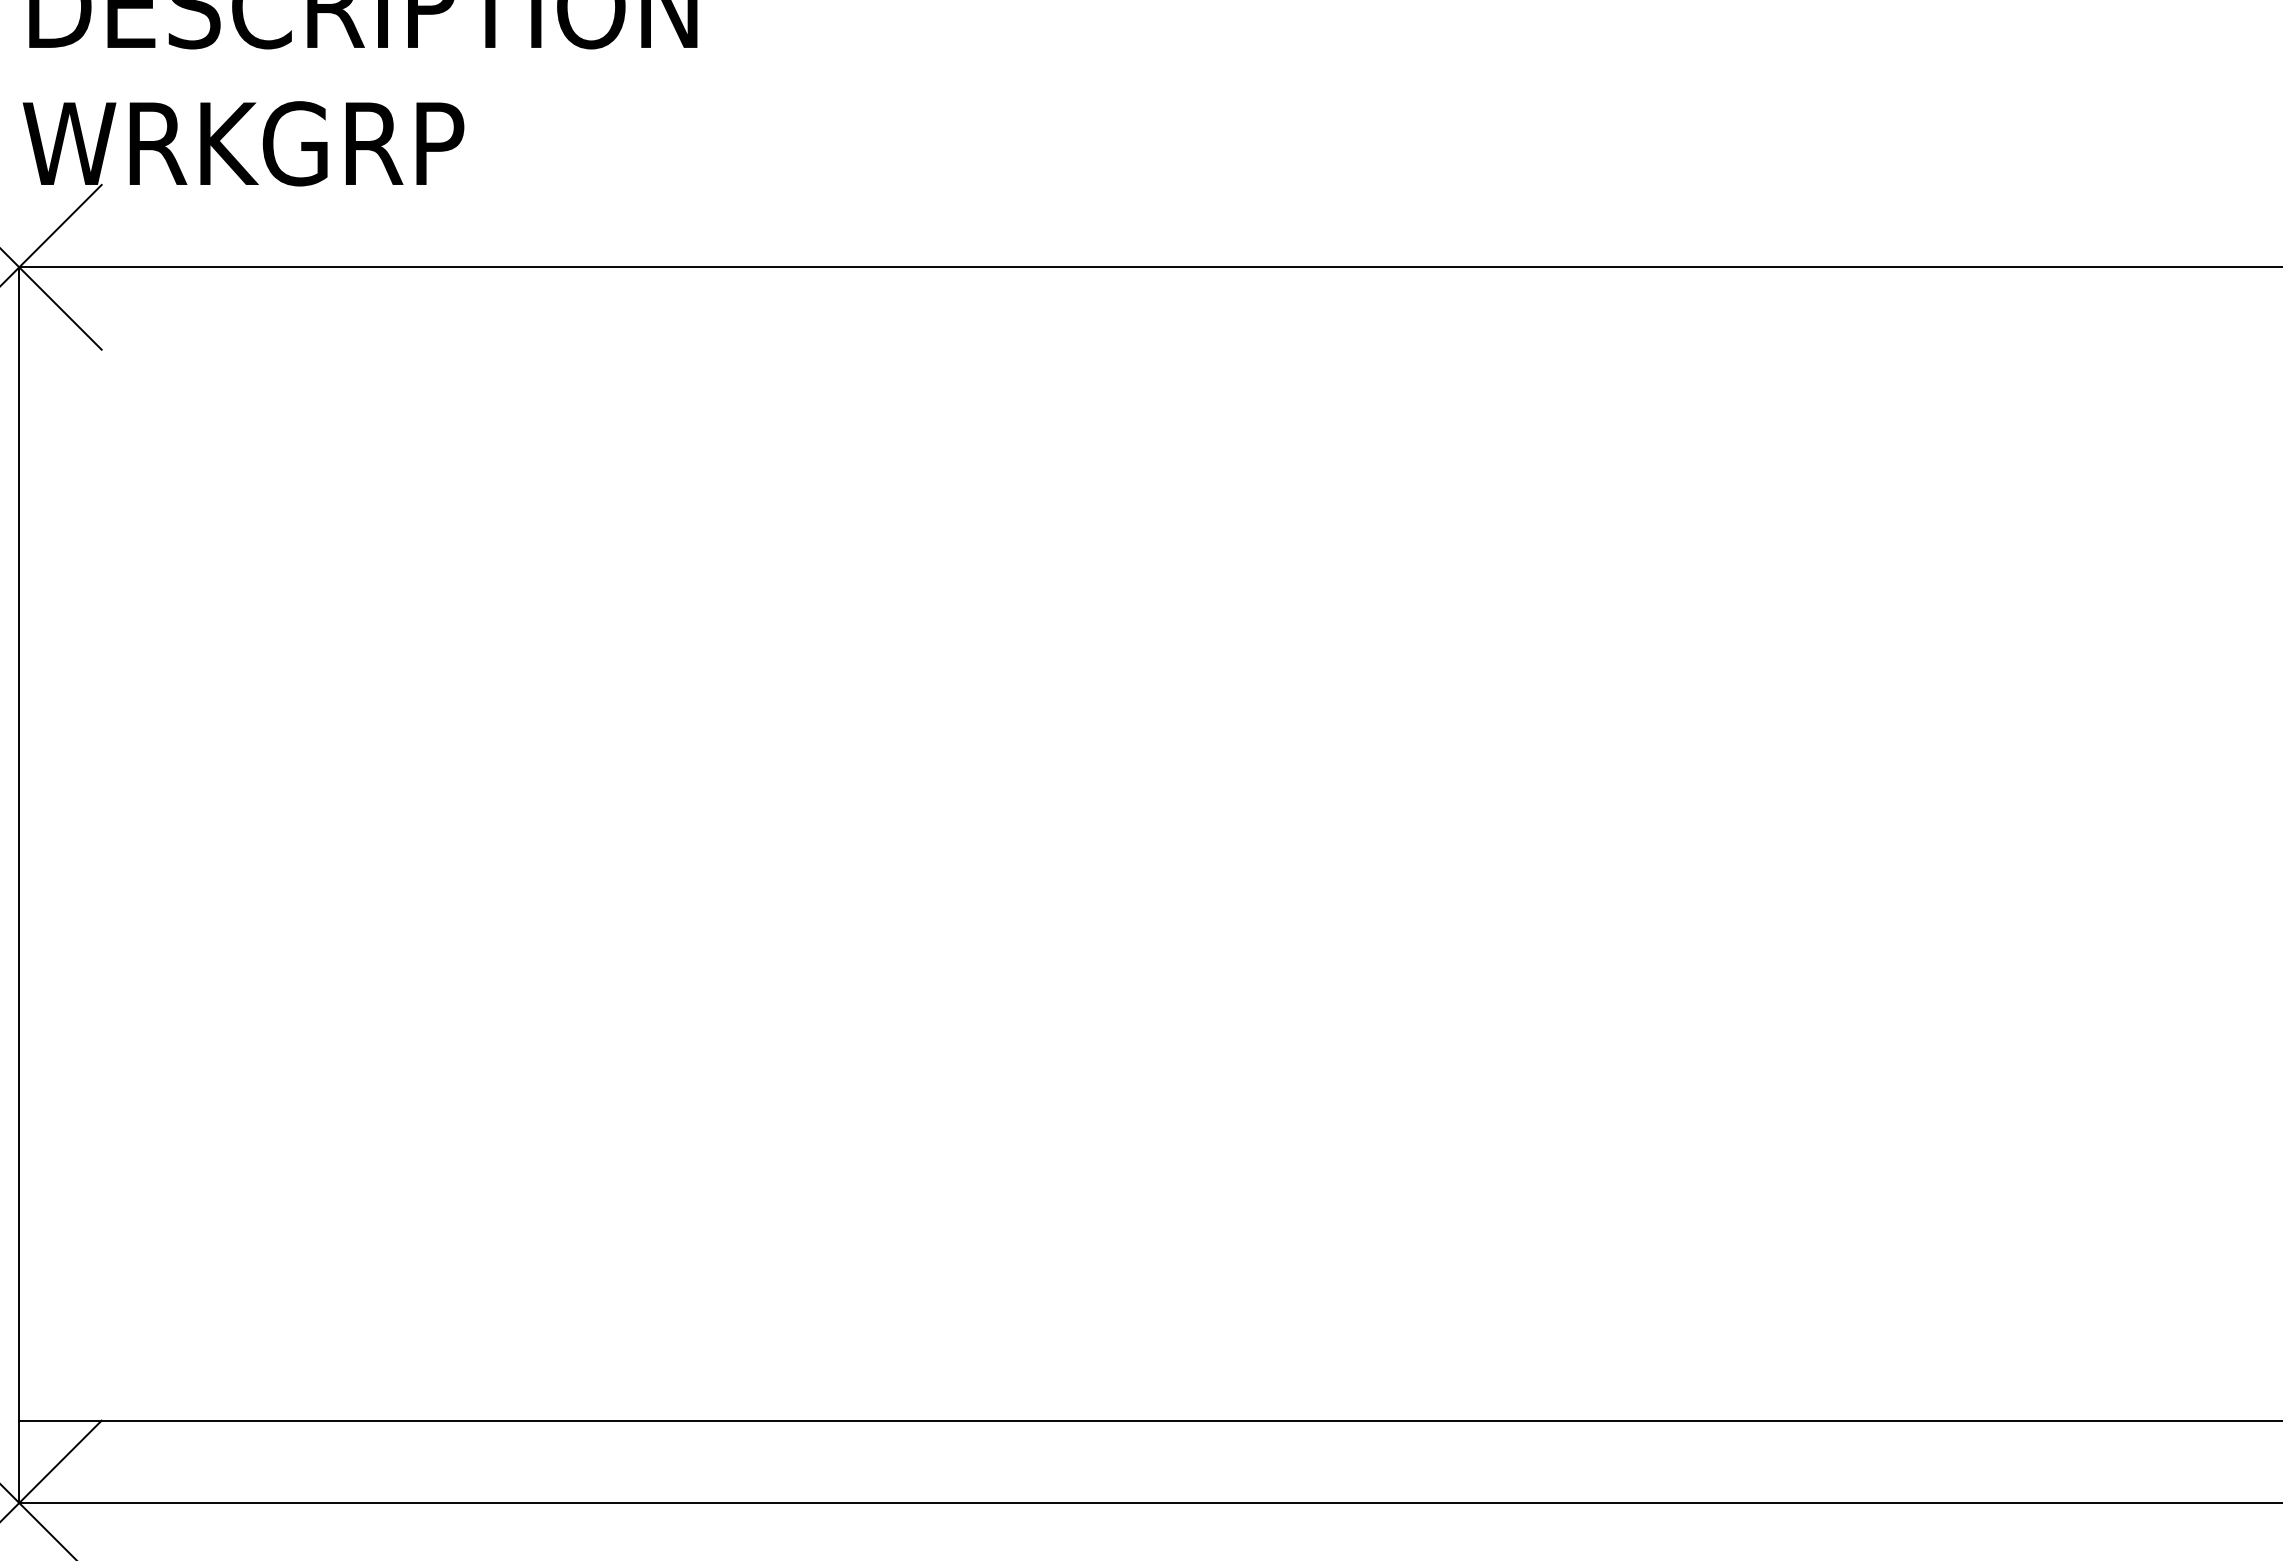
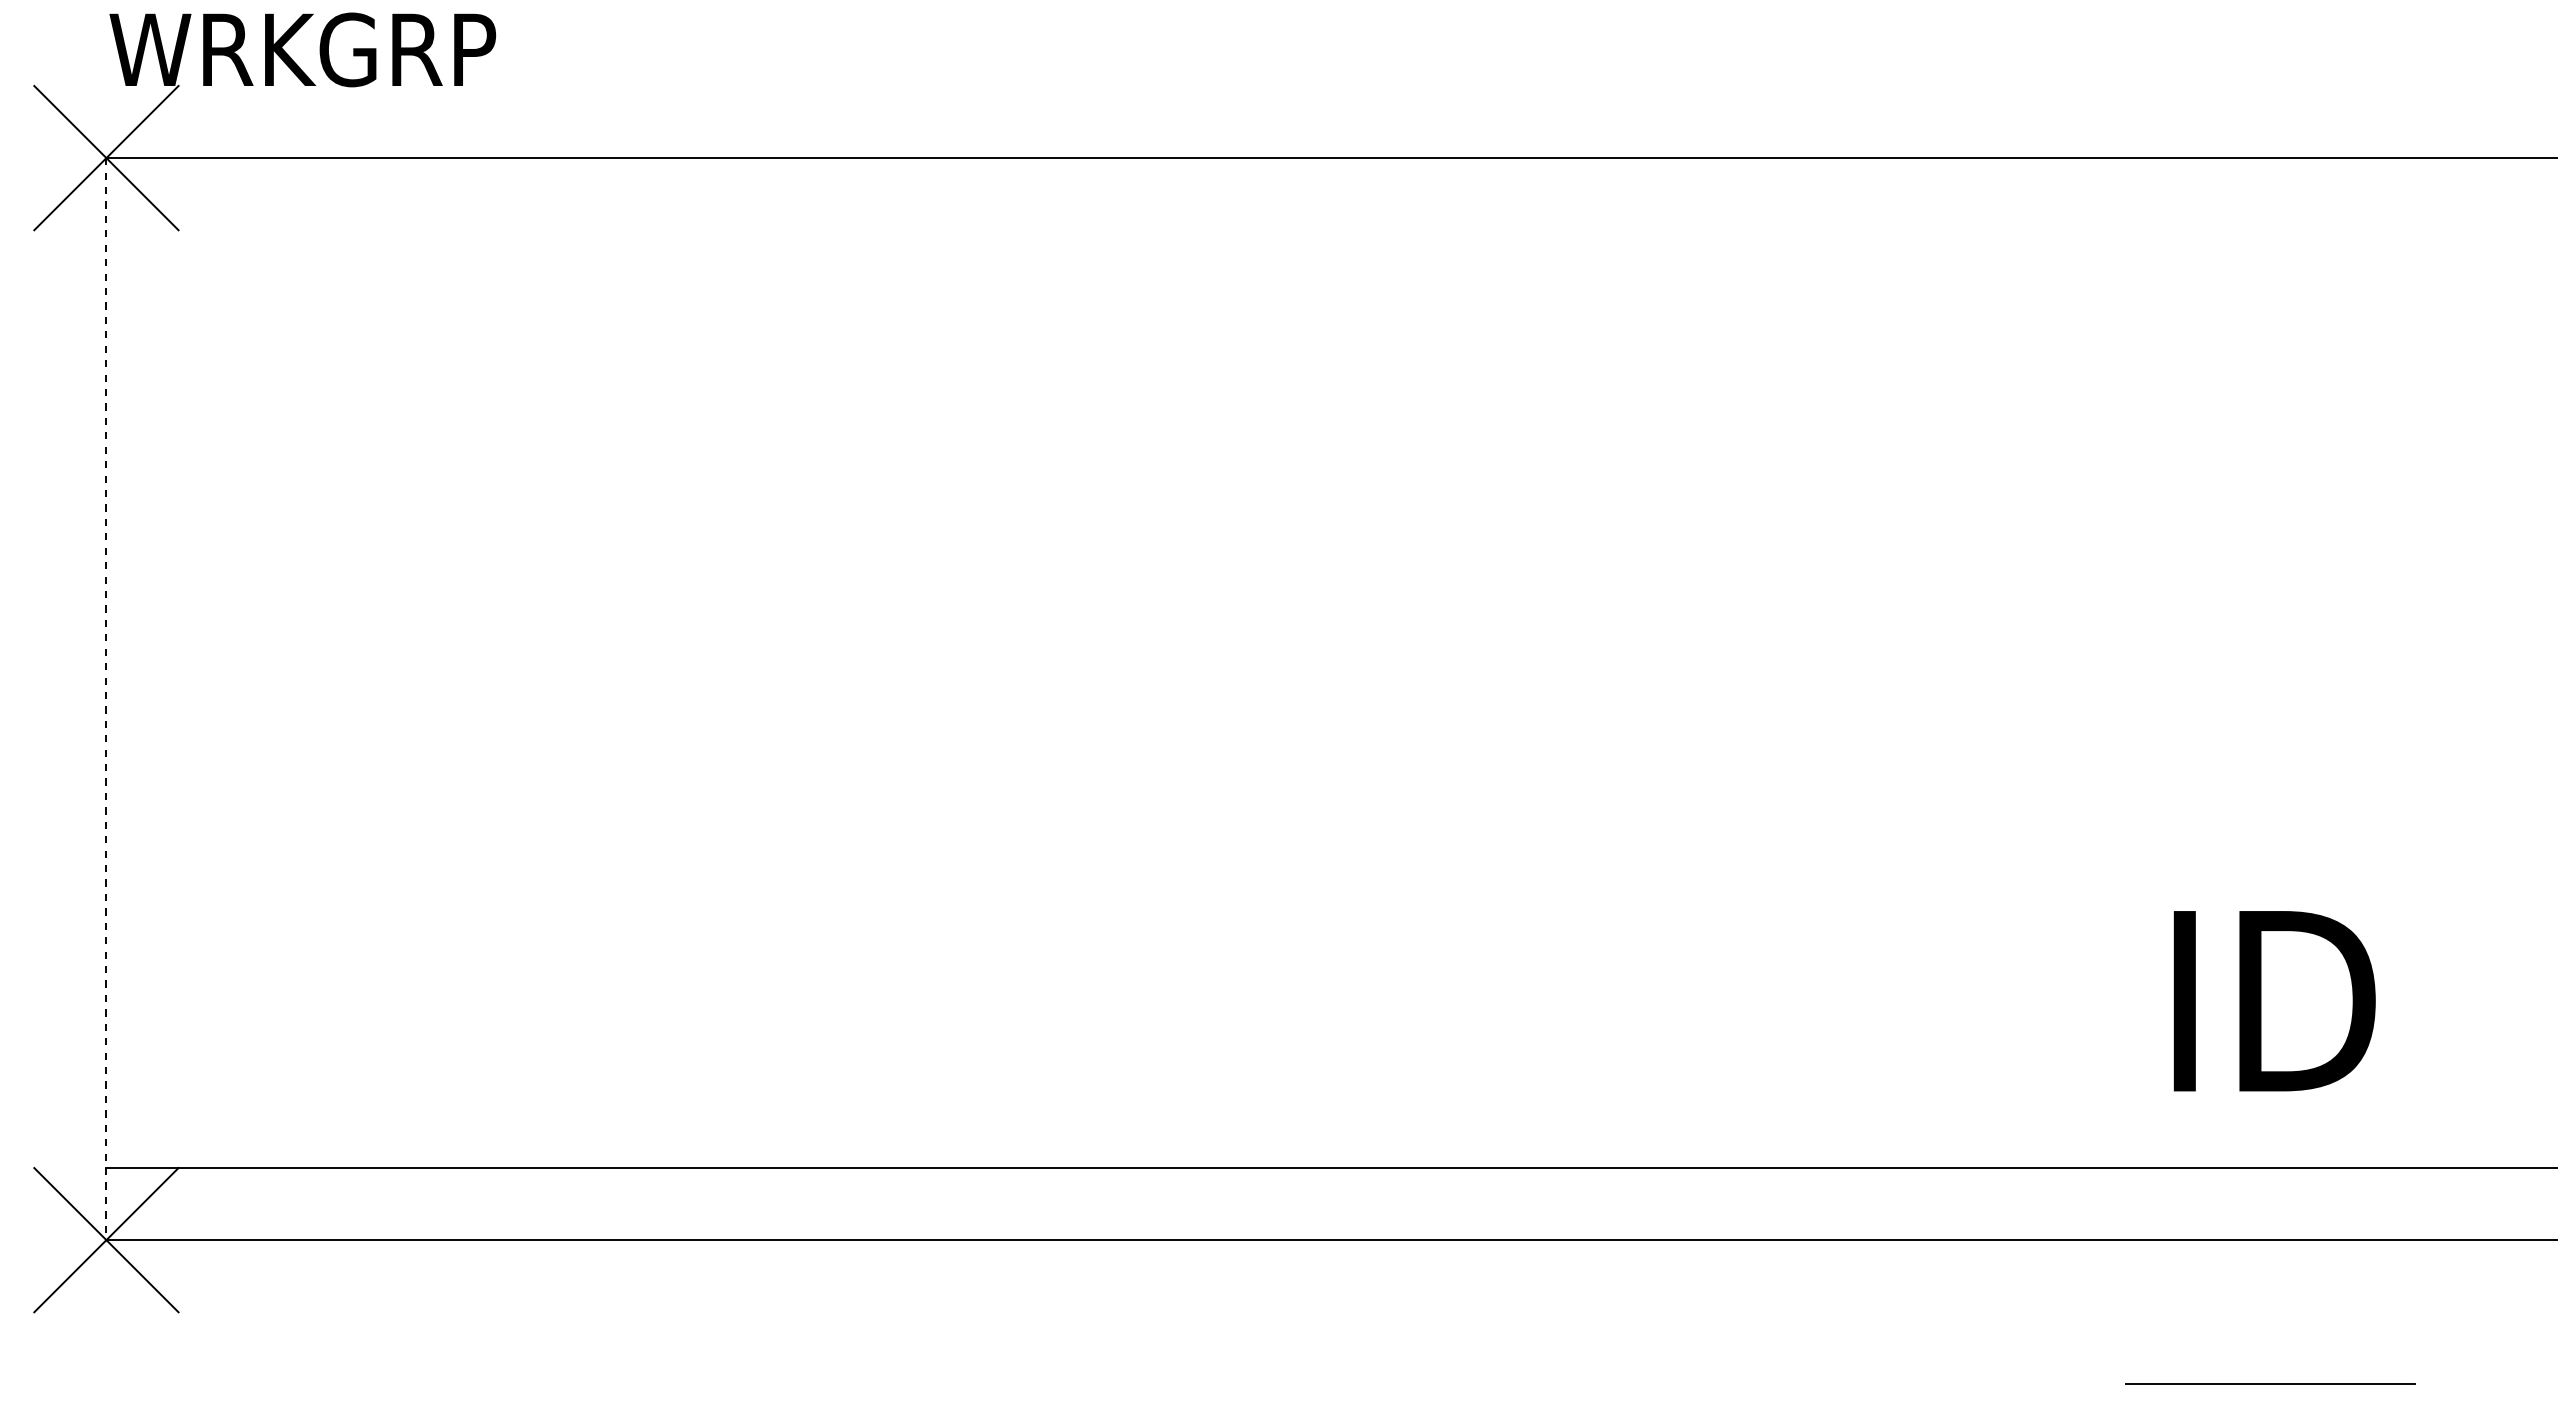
line: (19, 885) -> (106, 699), solid -> dashed

